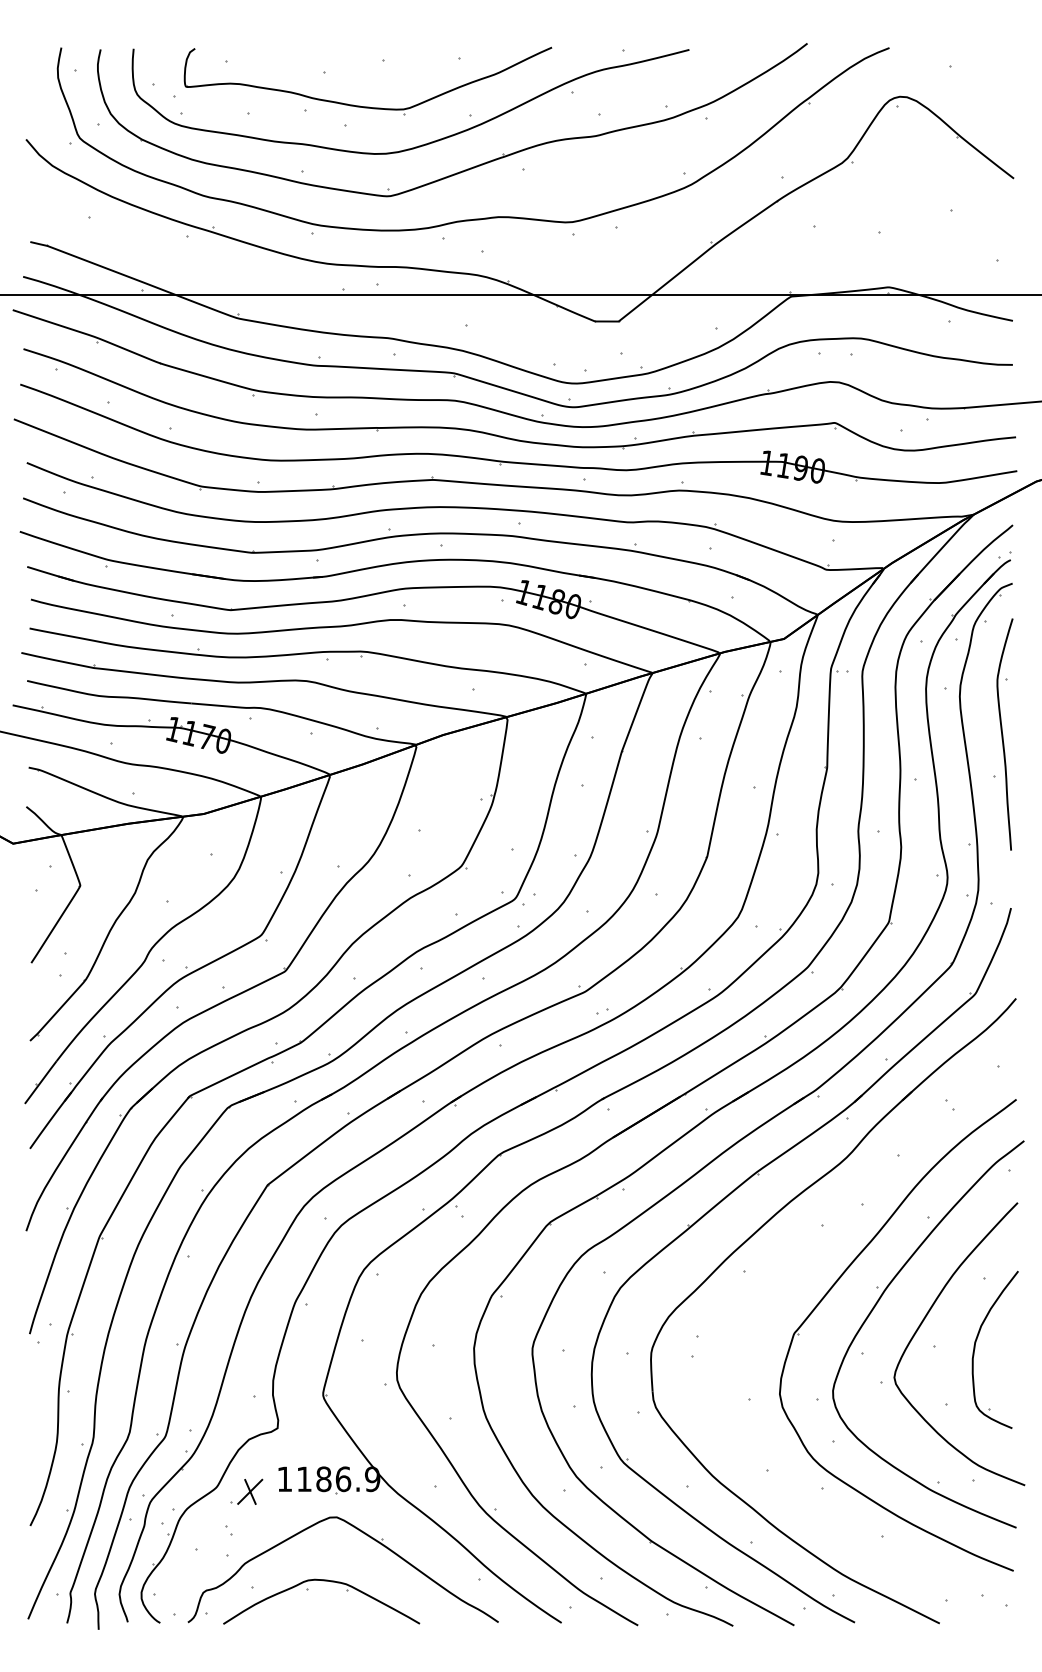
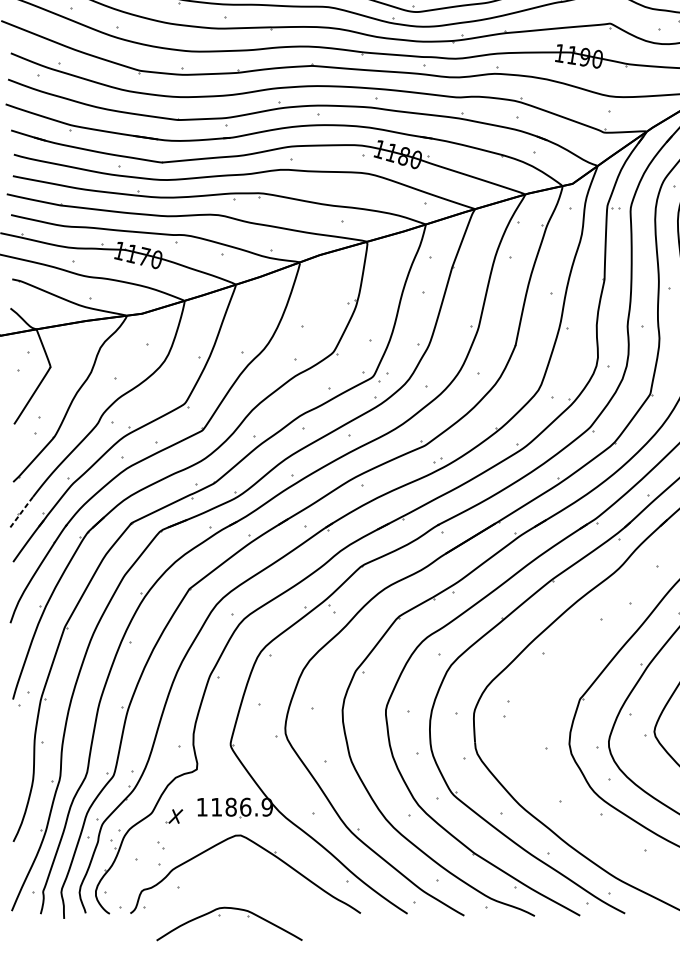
line: (40, 1082) -> (20, 512), solid -> dashed
part: (246, 1491) -> (173, 816), size x0.7
part: (308, 1589) -> (219, 914), moved

